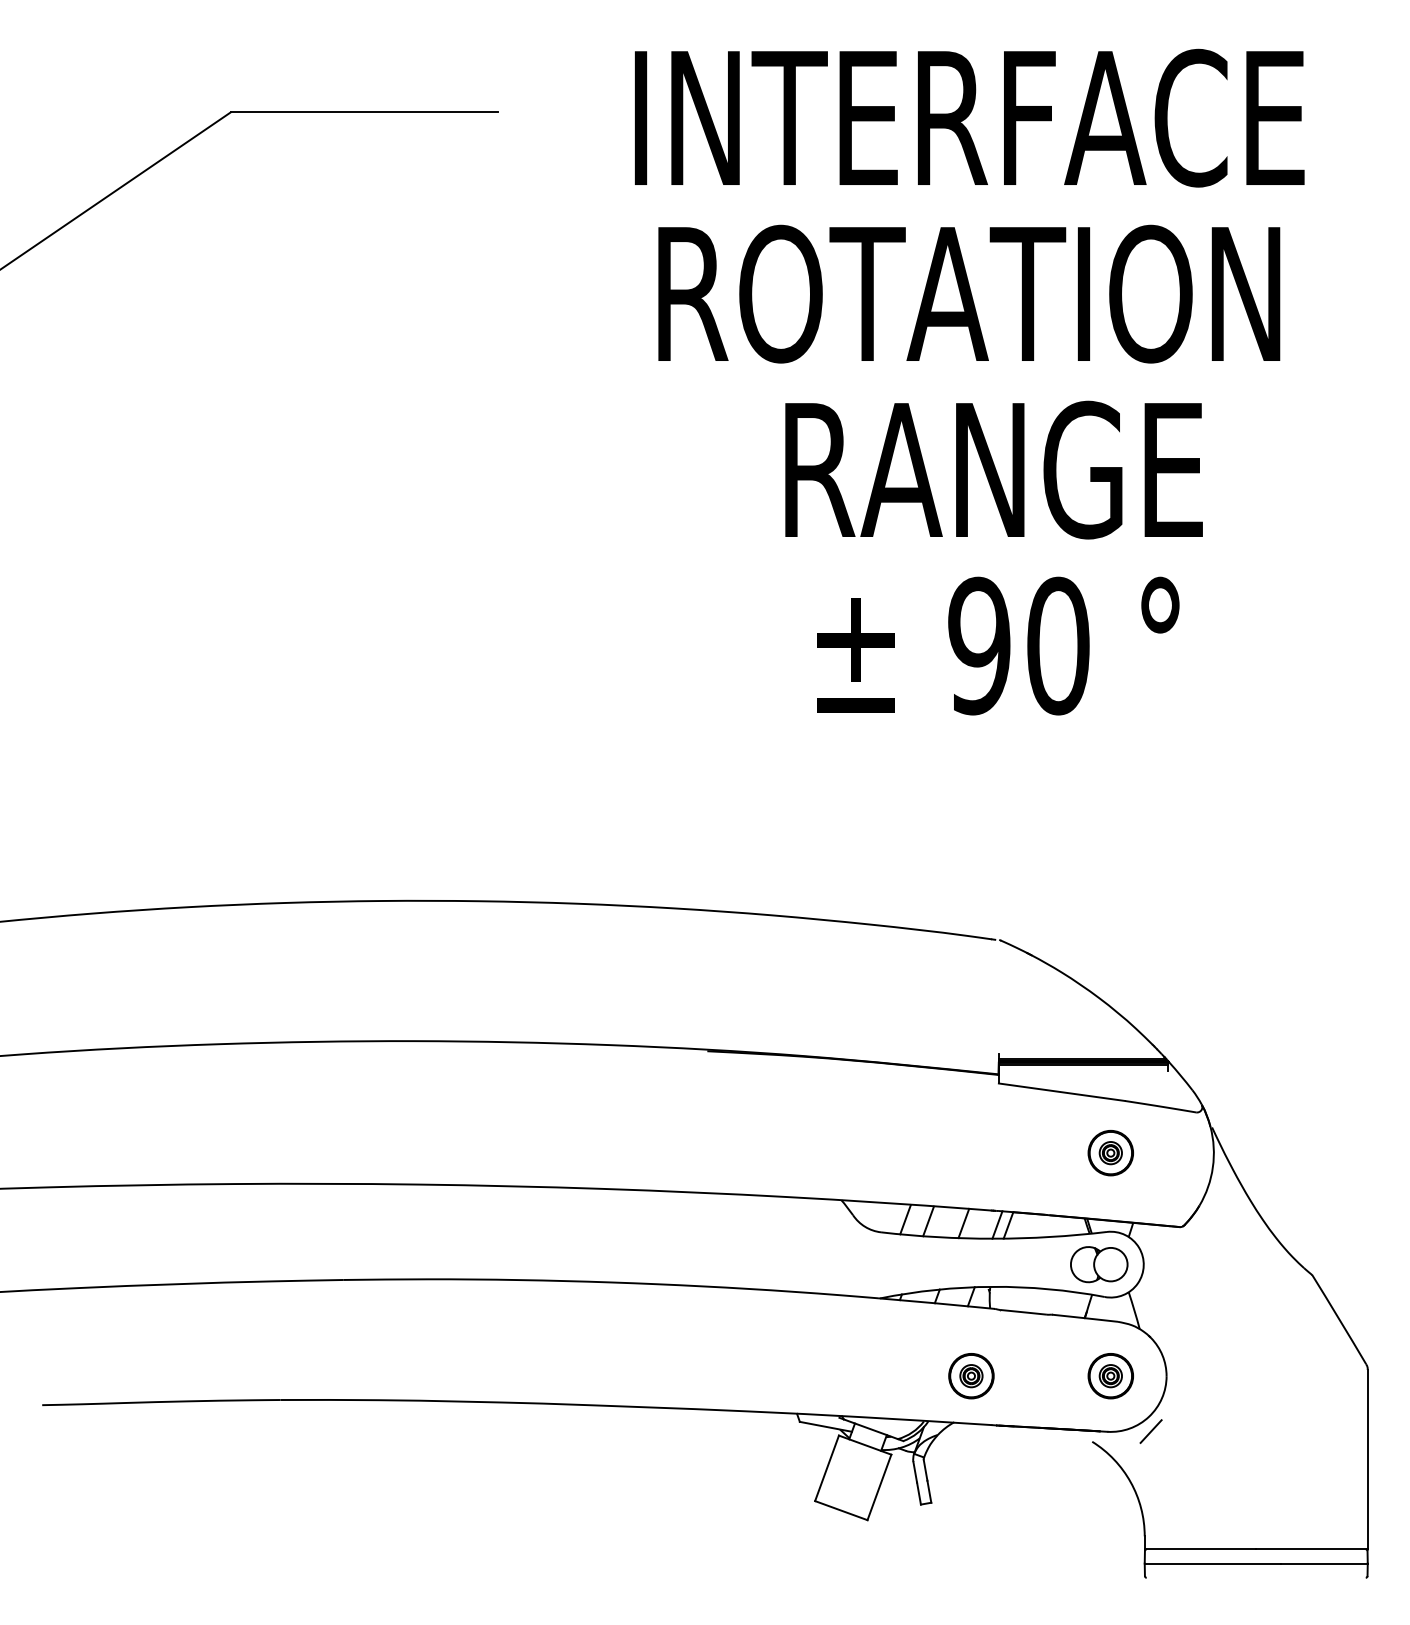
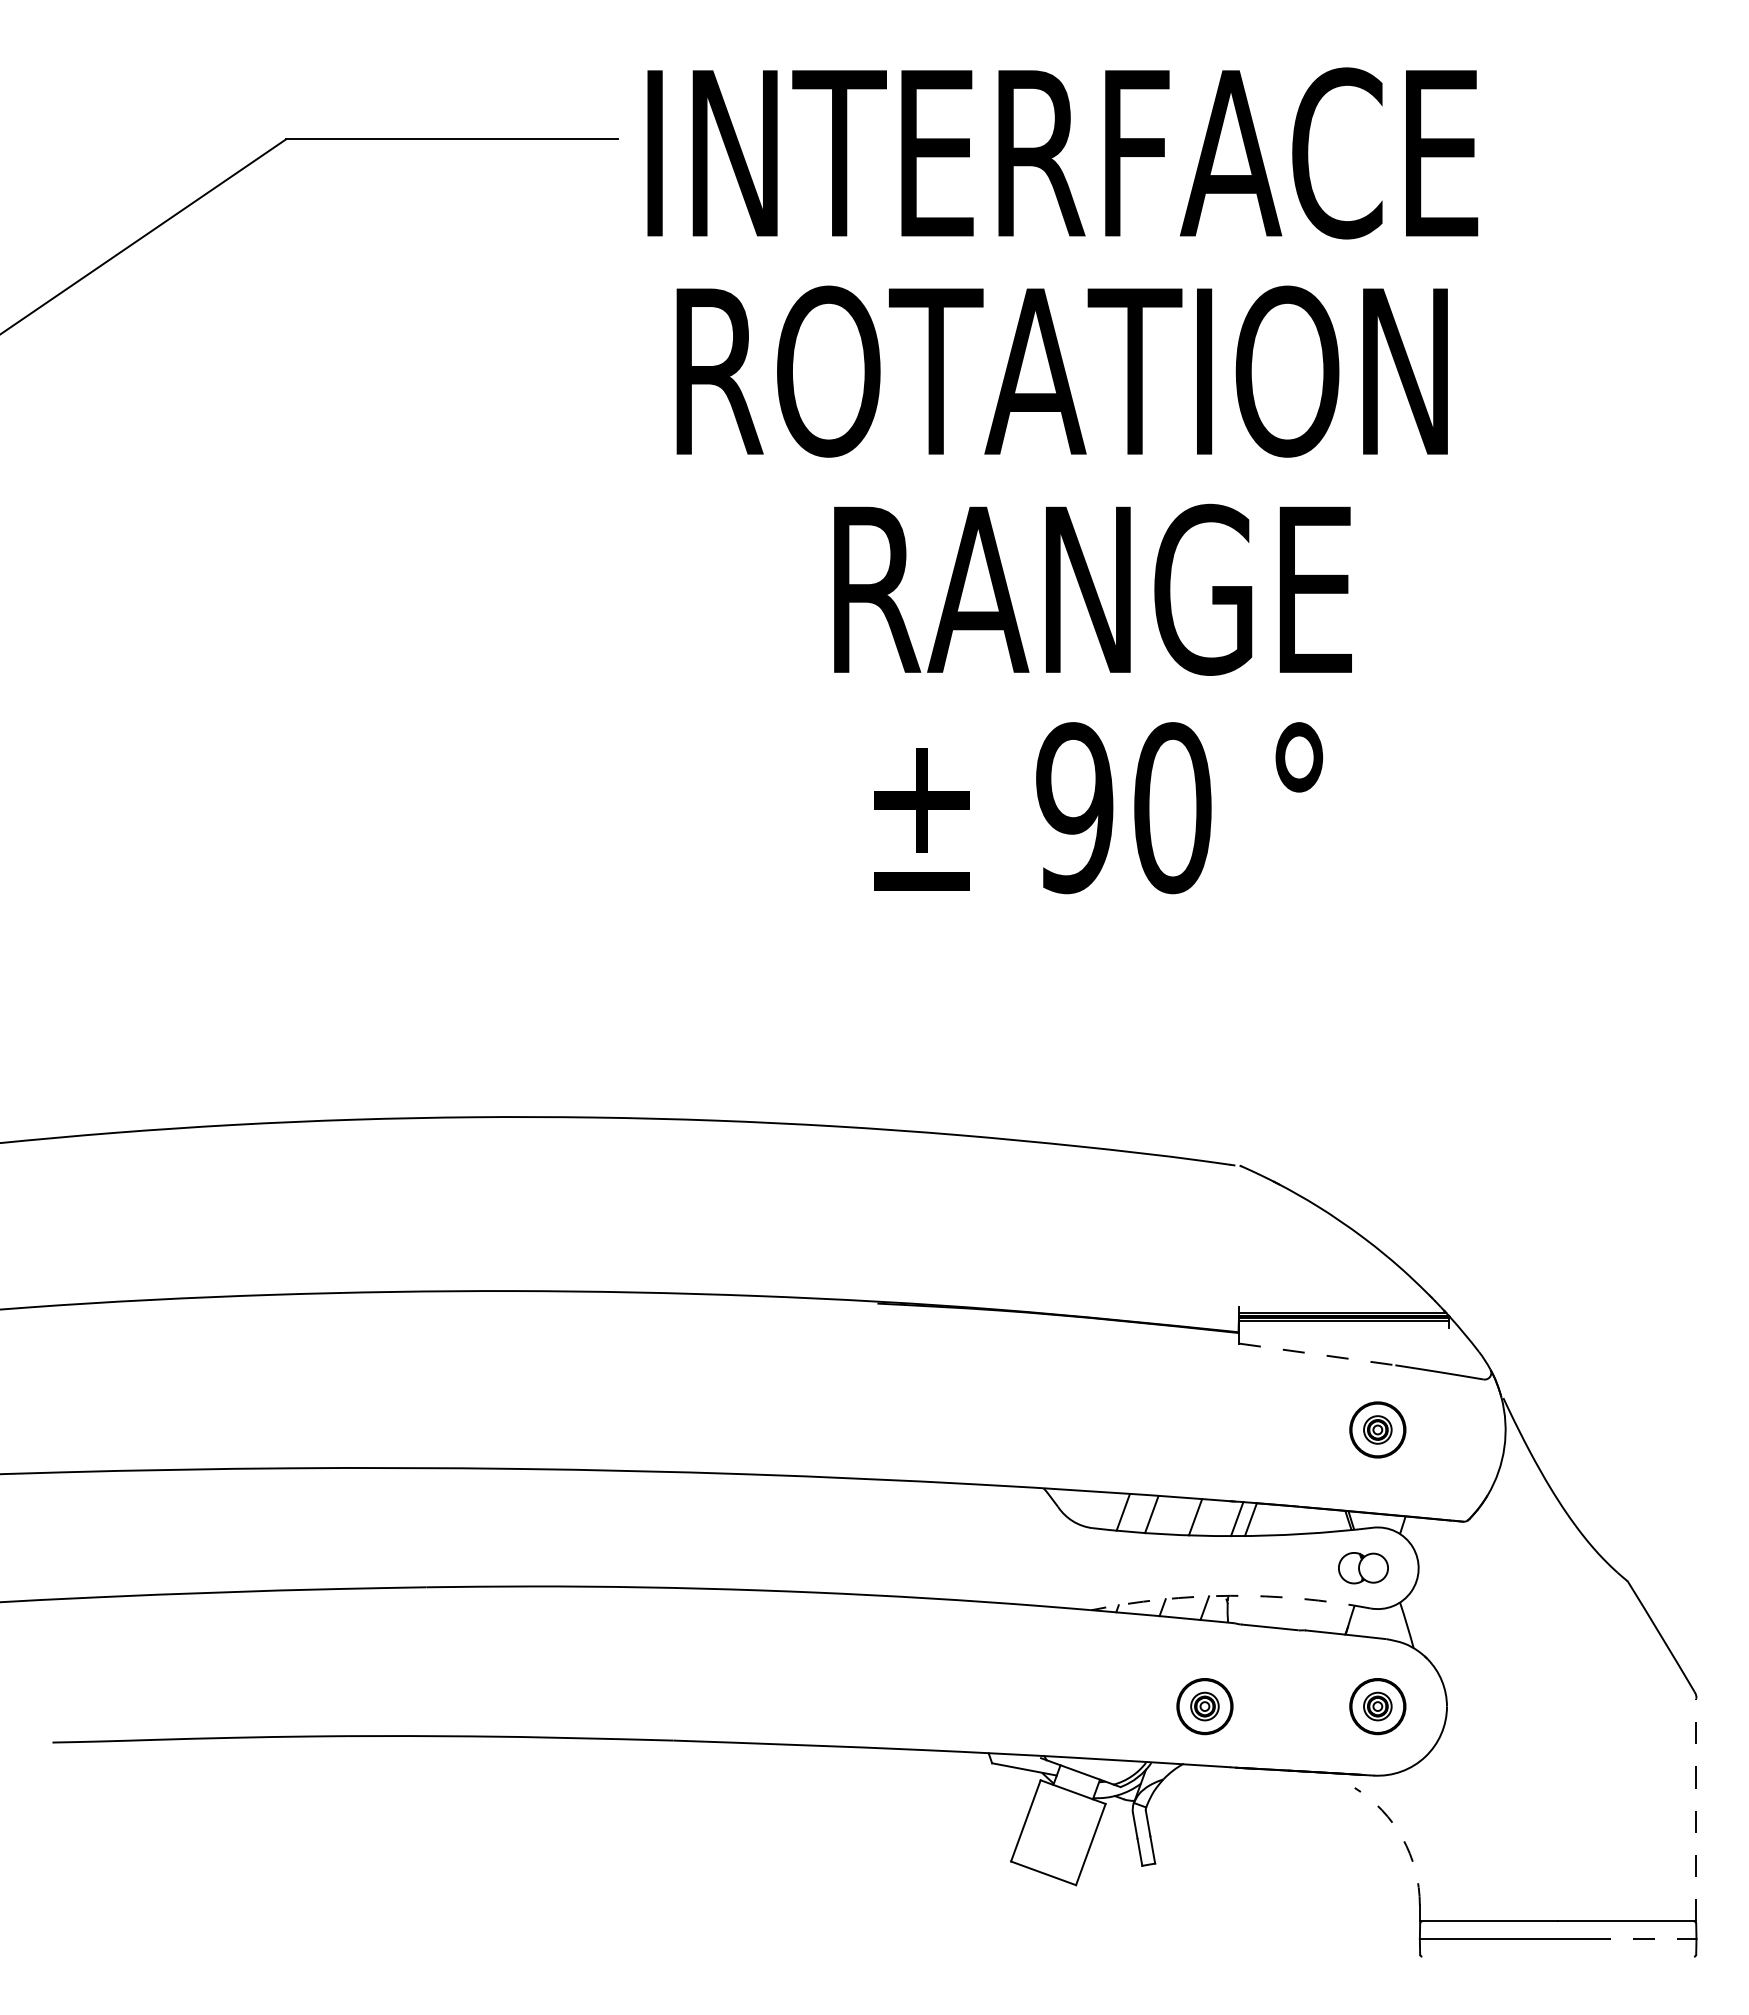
text: (969, 381) -> (1062, 480), moved
line: (1062, 1092) -> (1317, 1354), solid -> dashed
part: (1099, 1264) -> (1363, 1567), size x0.7
arc: (992, 1286) -> (1230, 1595), solid -> dashed
line: (1150, 1431) -> (1427, 1775), removed
line: (1367, 1459) -> (1696, 1809), solid -> dashed
arc: (1130, 1482) -> (1402, 1838), solid -> dashed
line: (1324, 1563) -> (1642, 1939), solid -> dashed

